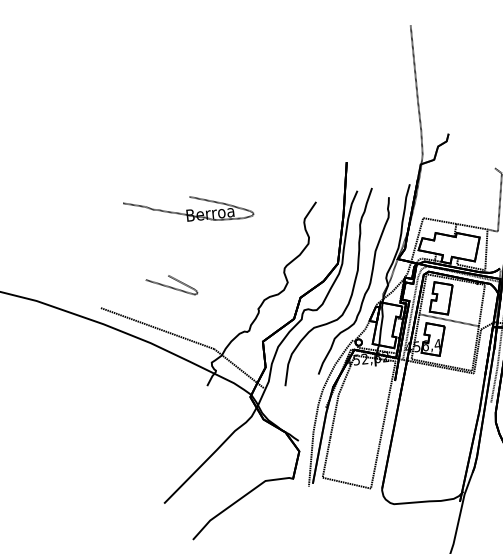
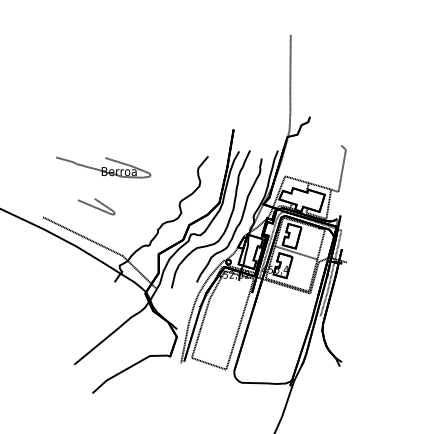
part: (188, 210) -> (103, 167), moved

